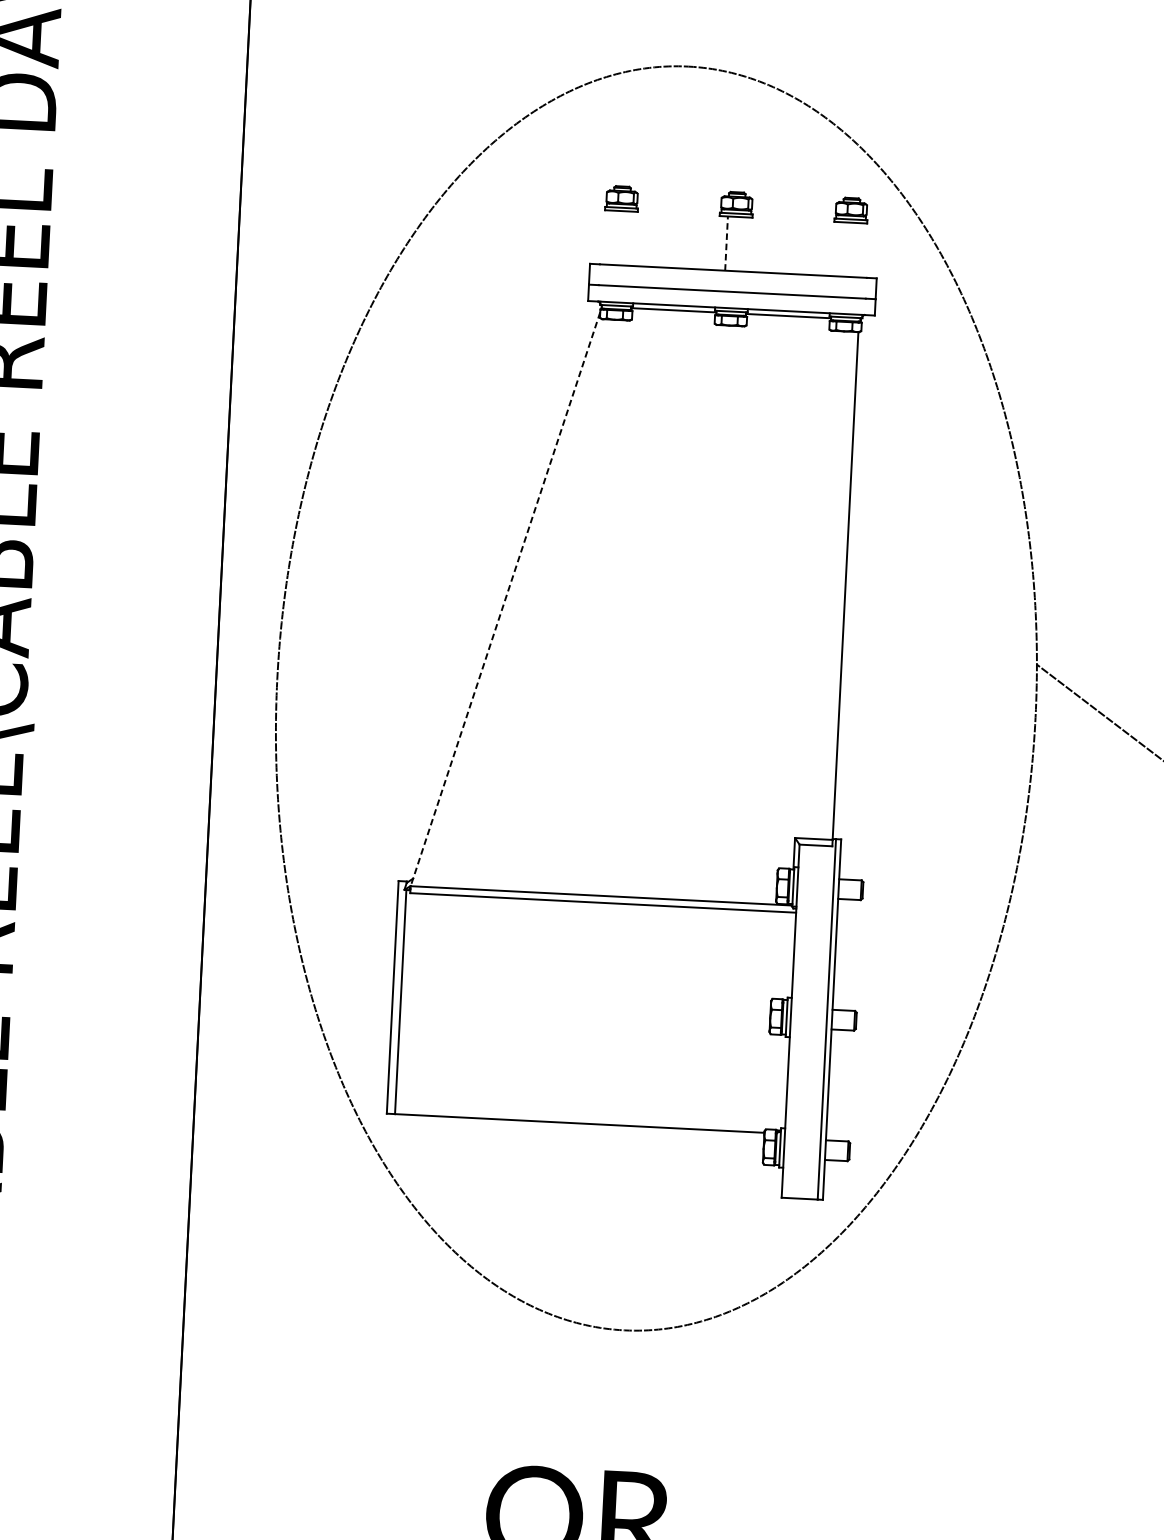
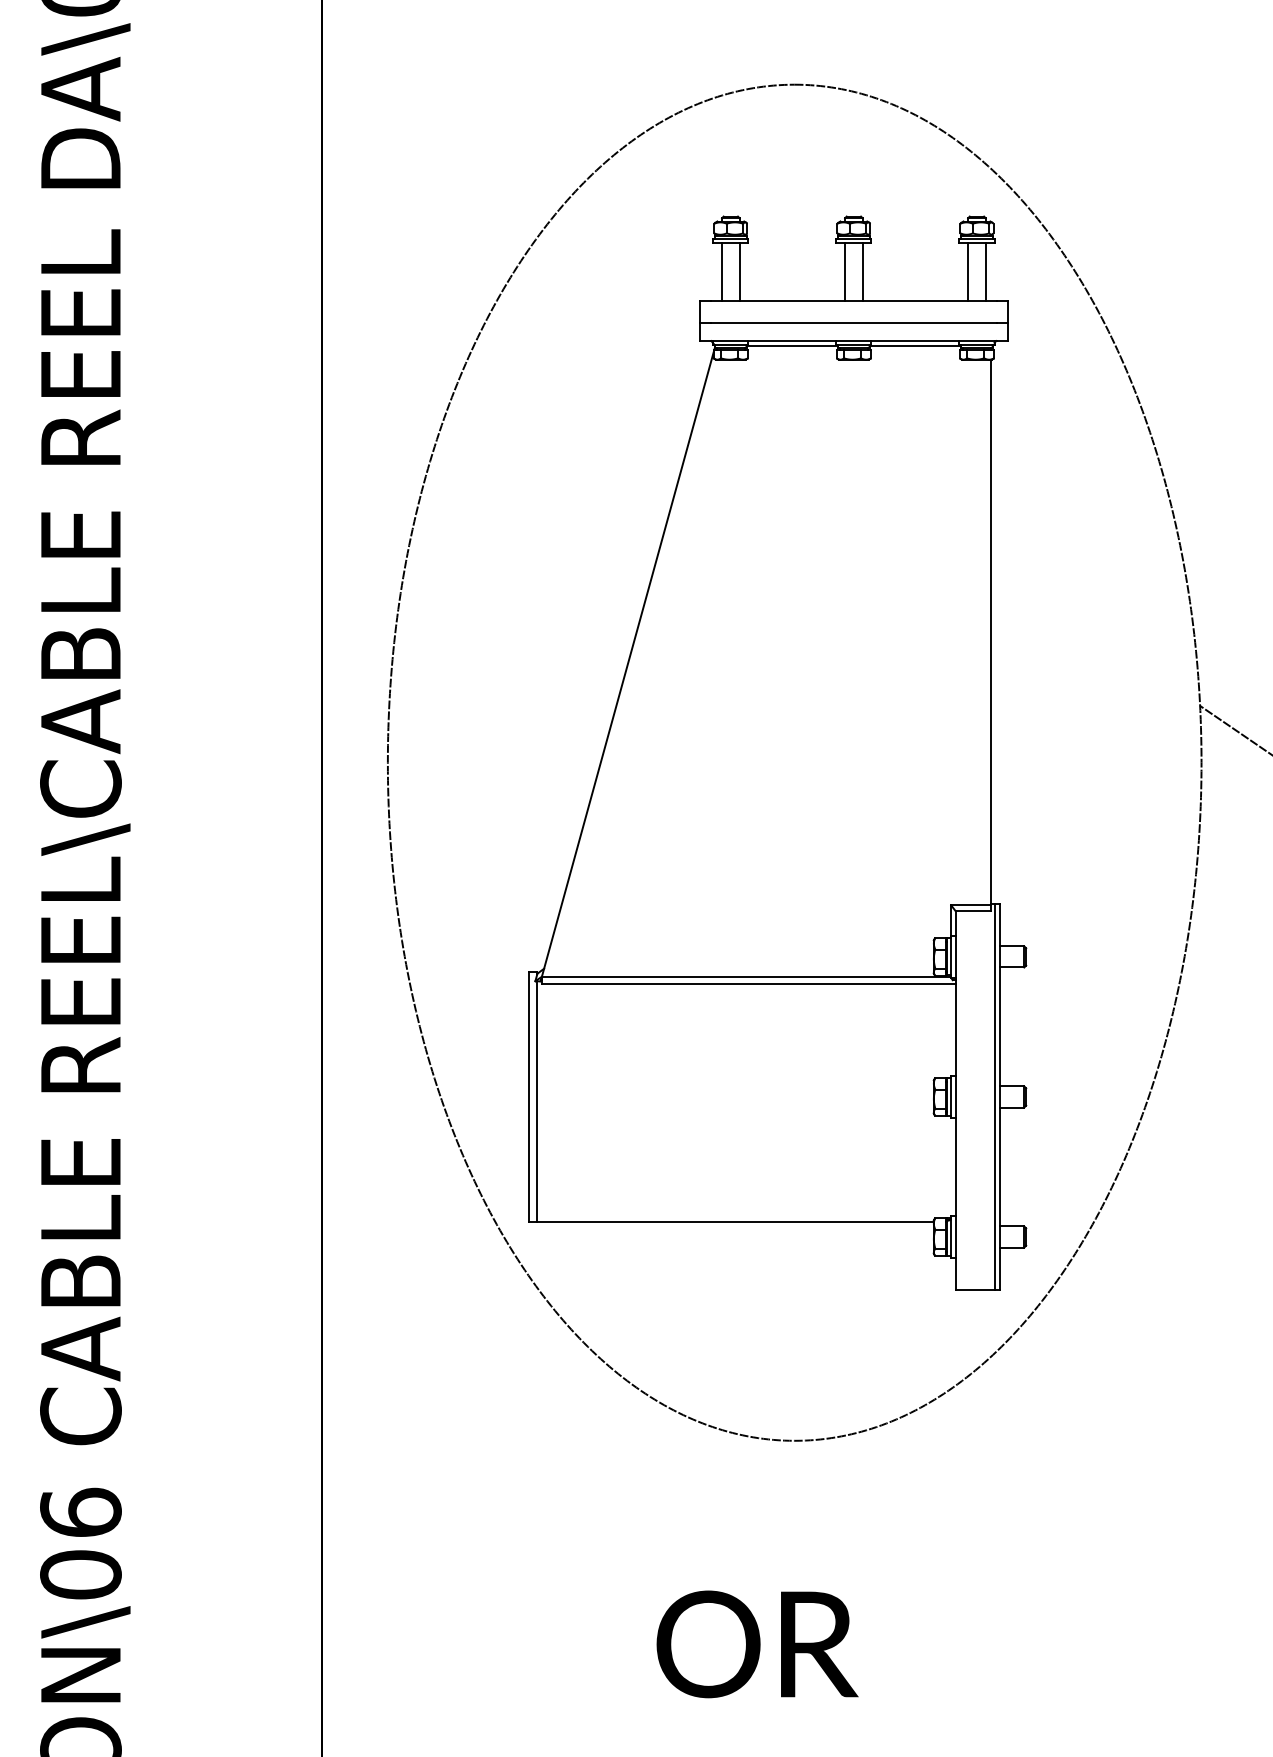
line: (612, 237) -> (722, 271), added
line: (628, 238) -> (739, 271), added
line: (726, 243) -> (845, 271), dashed -> solid
line: (742, 243) -> (862, 271), added
line: (841, 248) -> (968, 271), added
line: (857, 249) -> (985, 271), added
line: (505, 600) -> (627, 666), dashed -> solid

